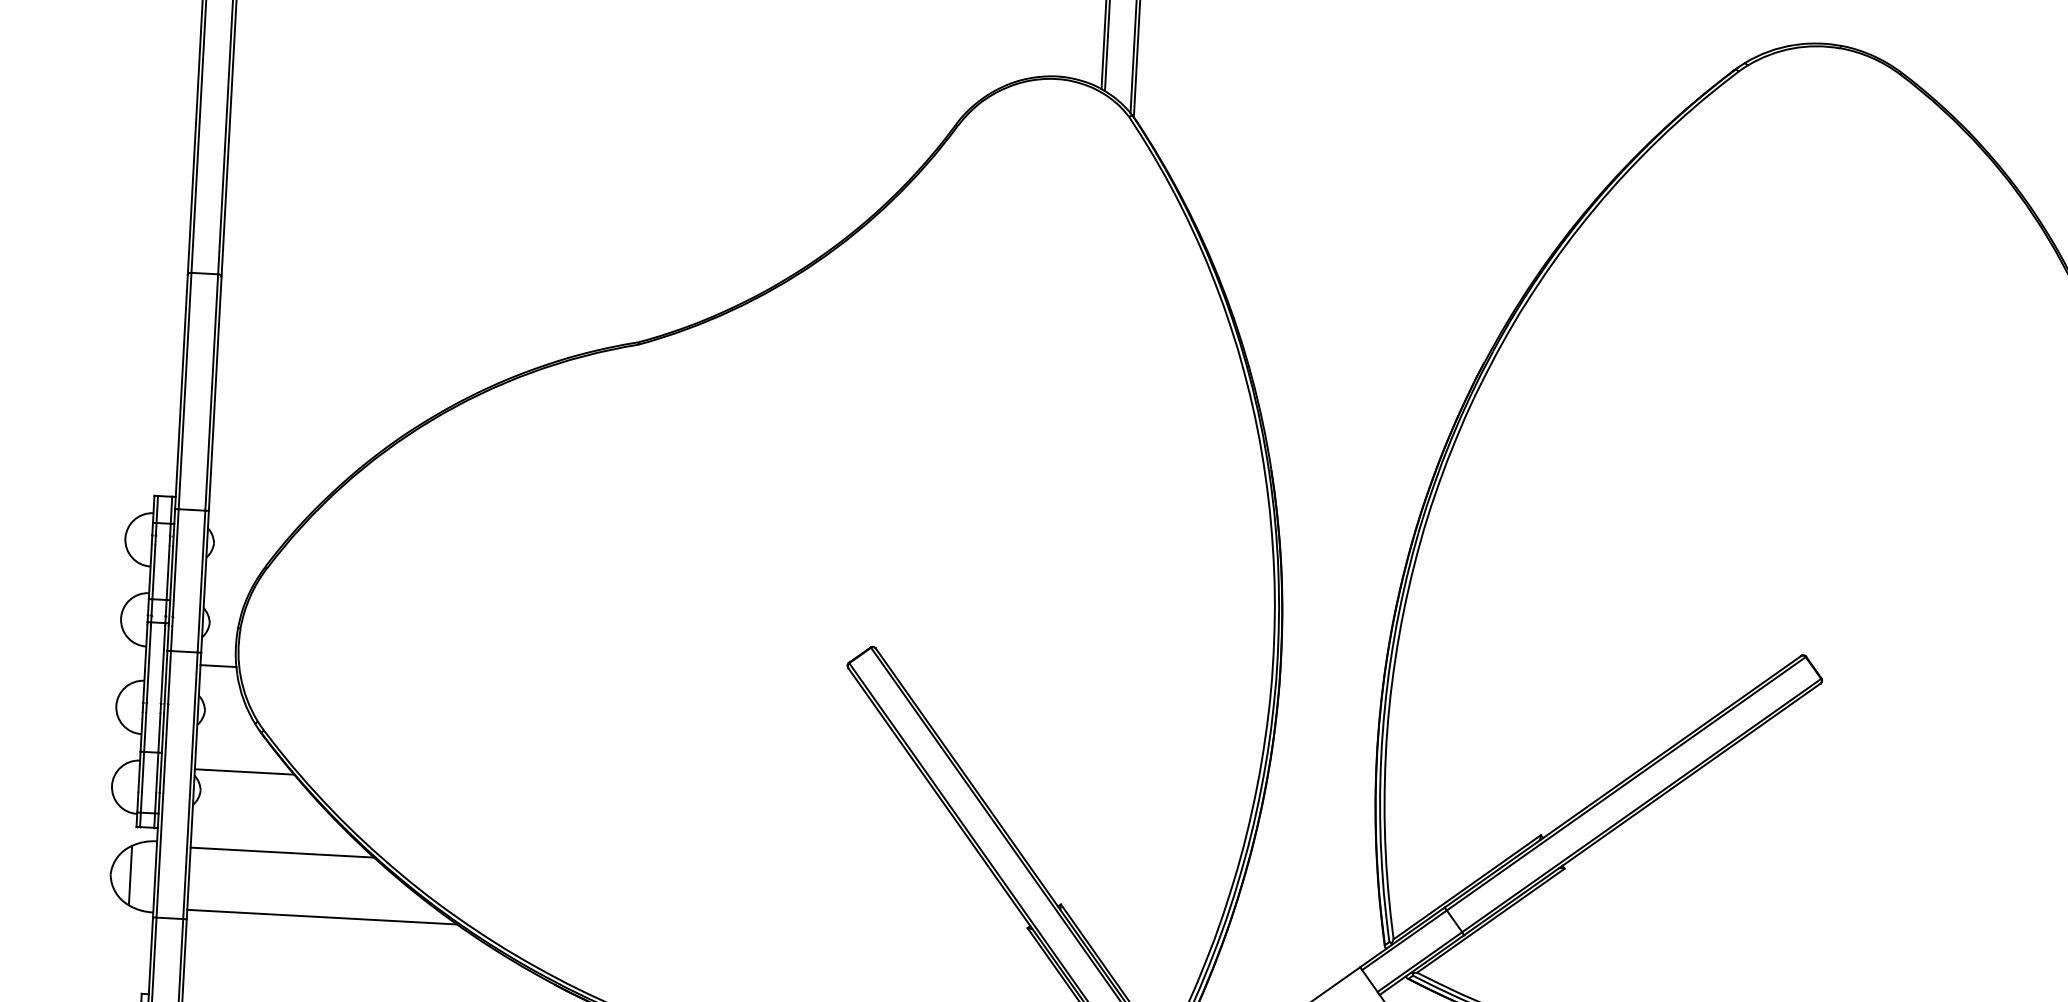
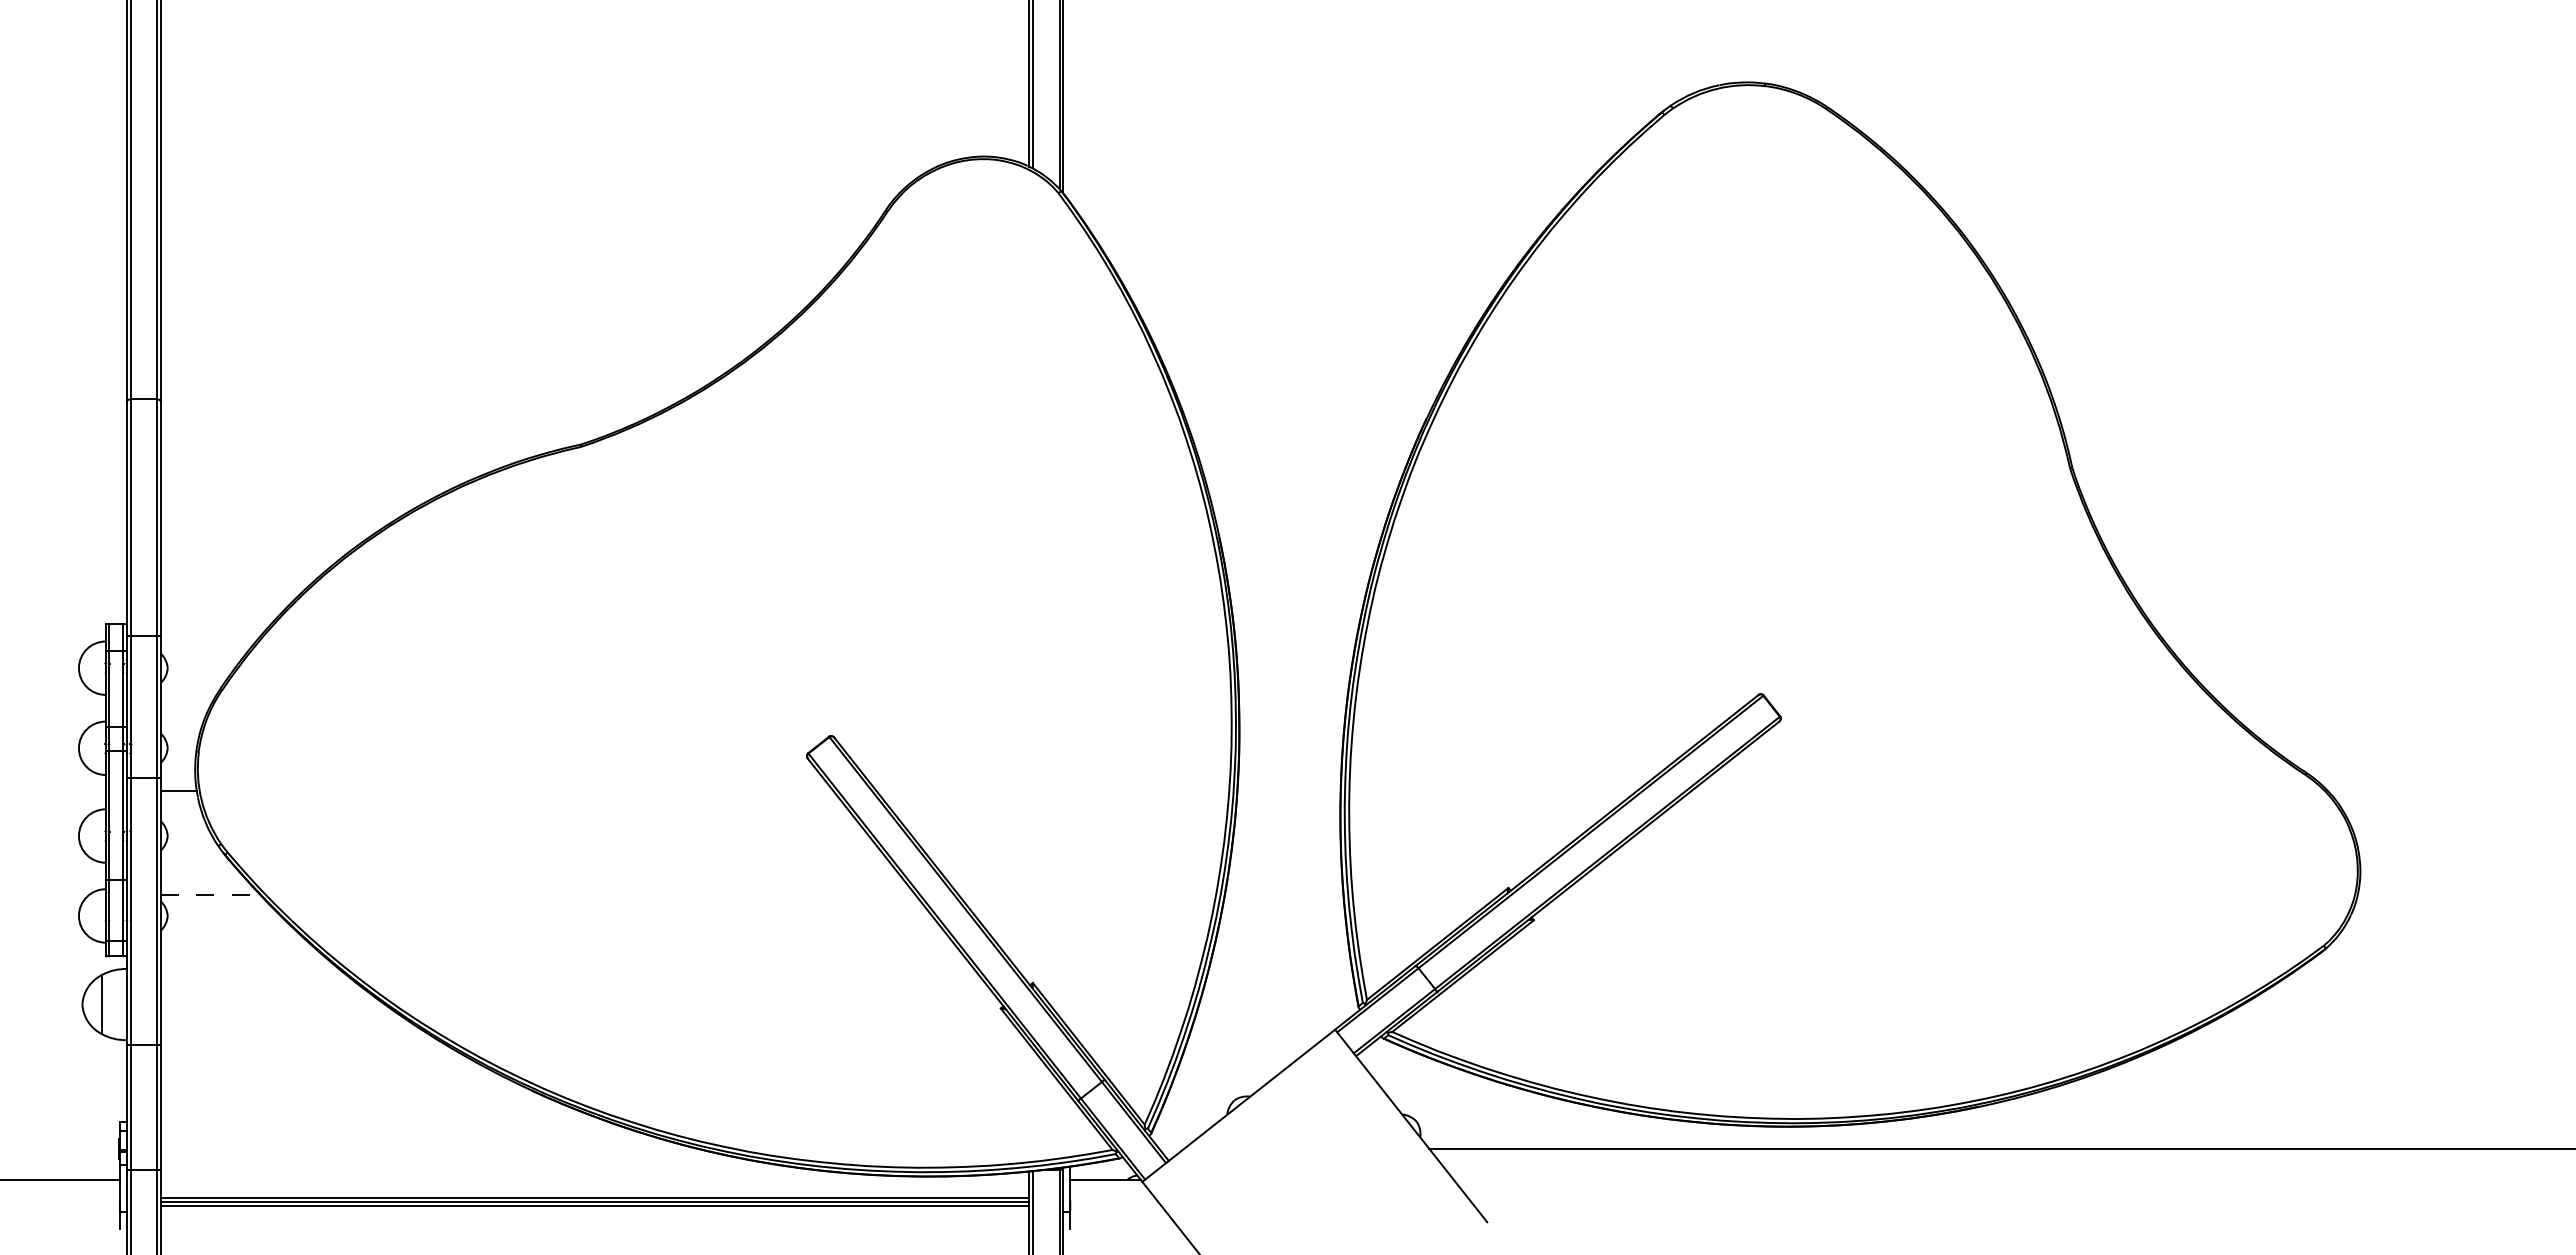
line: (244, 771) -> (210, 894), solid -> dashed
line: (282, 852) -> (252, 973), removed
line: (321, 916) -> (295, 1035), removed

